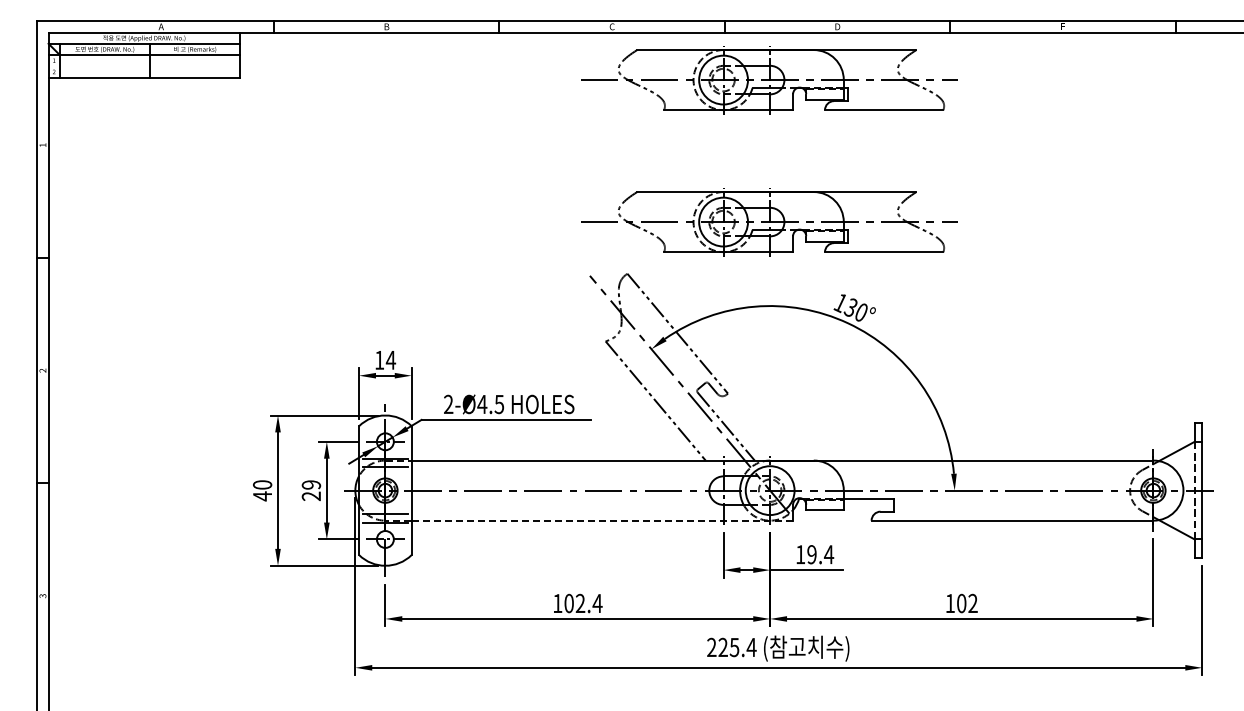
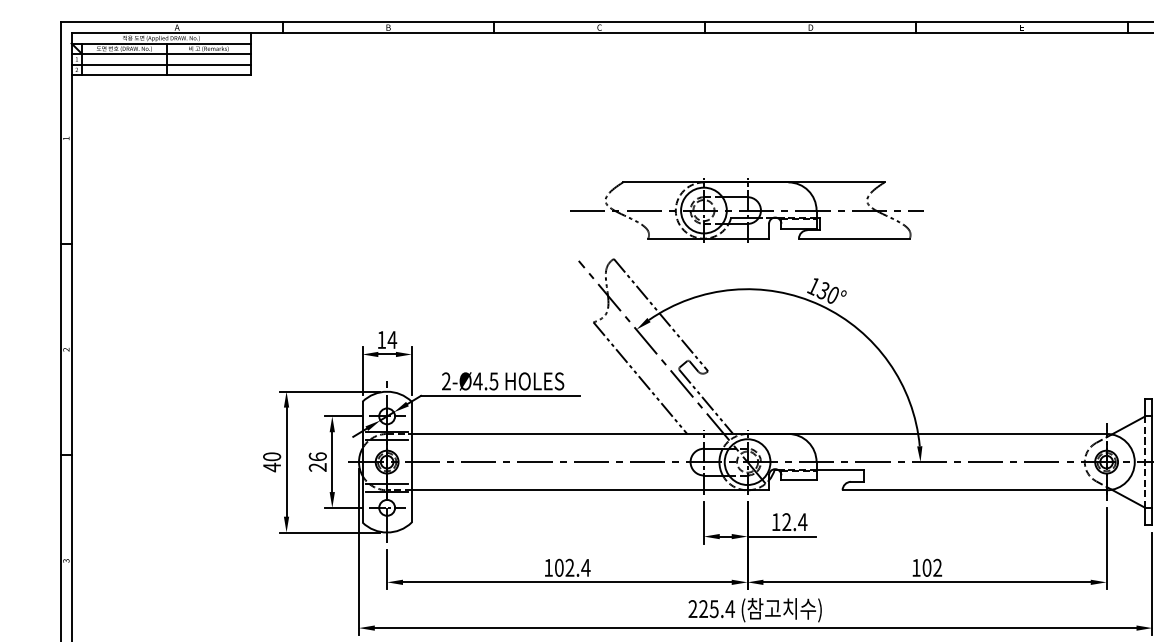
line: (144, 66) -> (161, 64), added
part: (769, 80) -> (746, 77), removed
text: (311, 484) -> (317, 456), 29 -> 26
line: (602, 520) -> (590, 490), dashed -> solid
text: (811, 554) -> (786, 521), 19.4 -> 12.4

